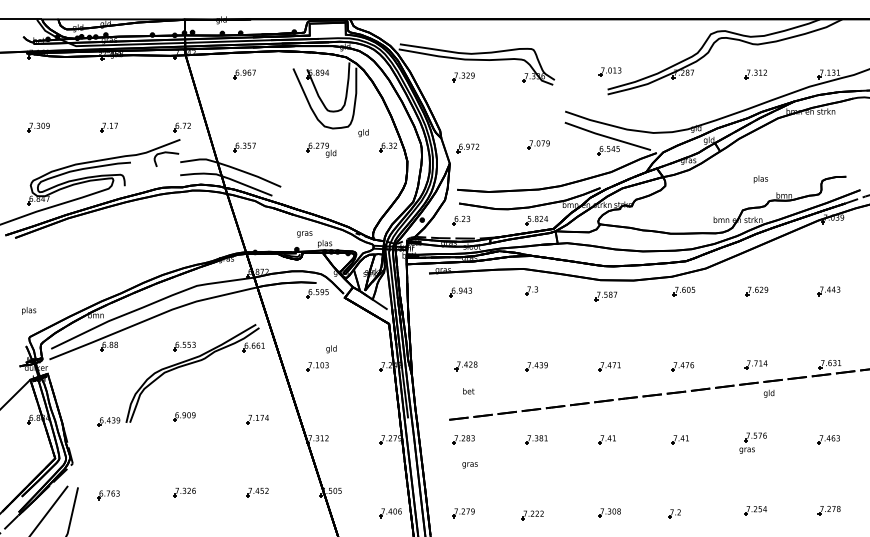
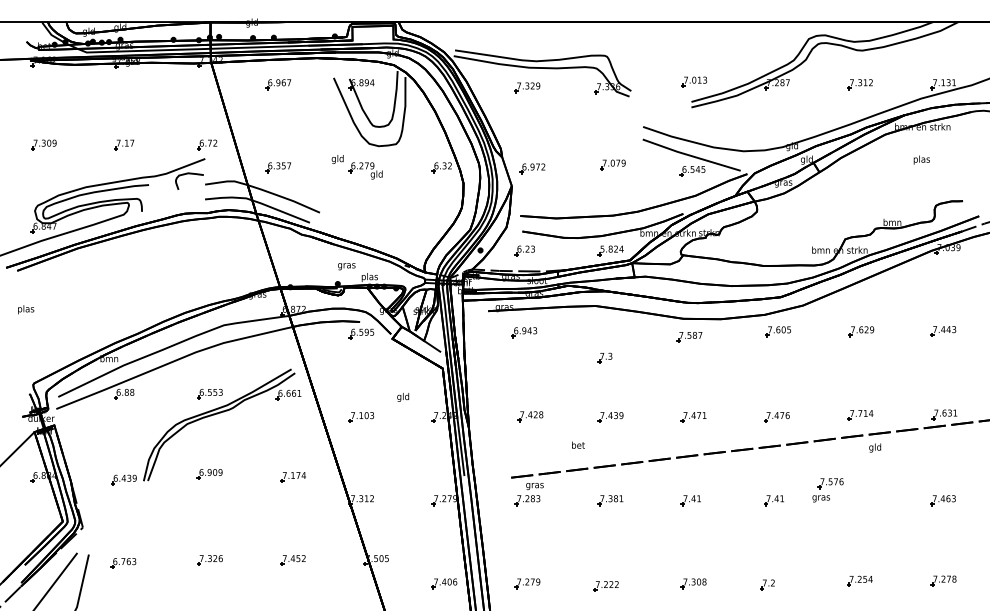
text: (363, 133) -> (337, 159), moved
text: (760, 178) -> (921, 159), moved
part: (531, 290) -> (604, 357), moved
text: (29, 310) -> (26, 309), moved
text: (331, 349) -> (403, 397), moved
text: (468, 390) -> (578, 444), moved
part: (752, 443) -> (827, 490), moved
text: (469, 465) -> (534, 486), moved

